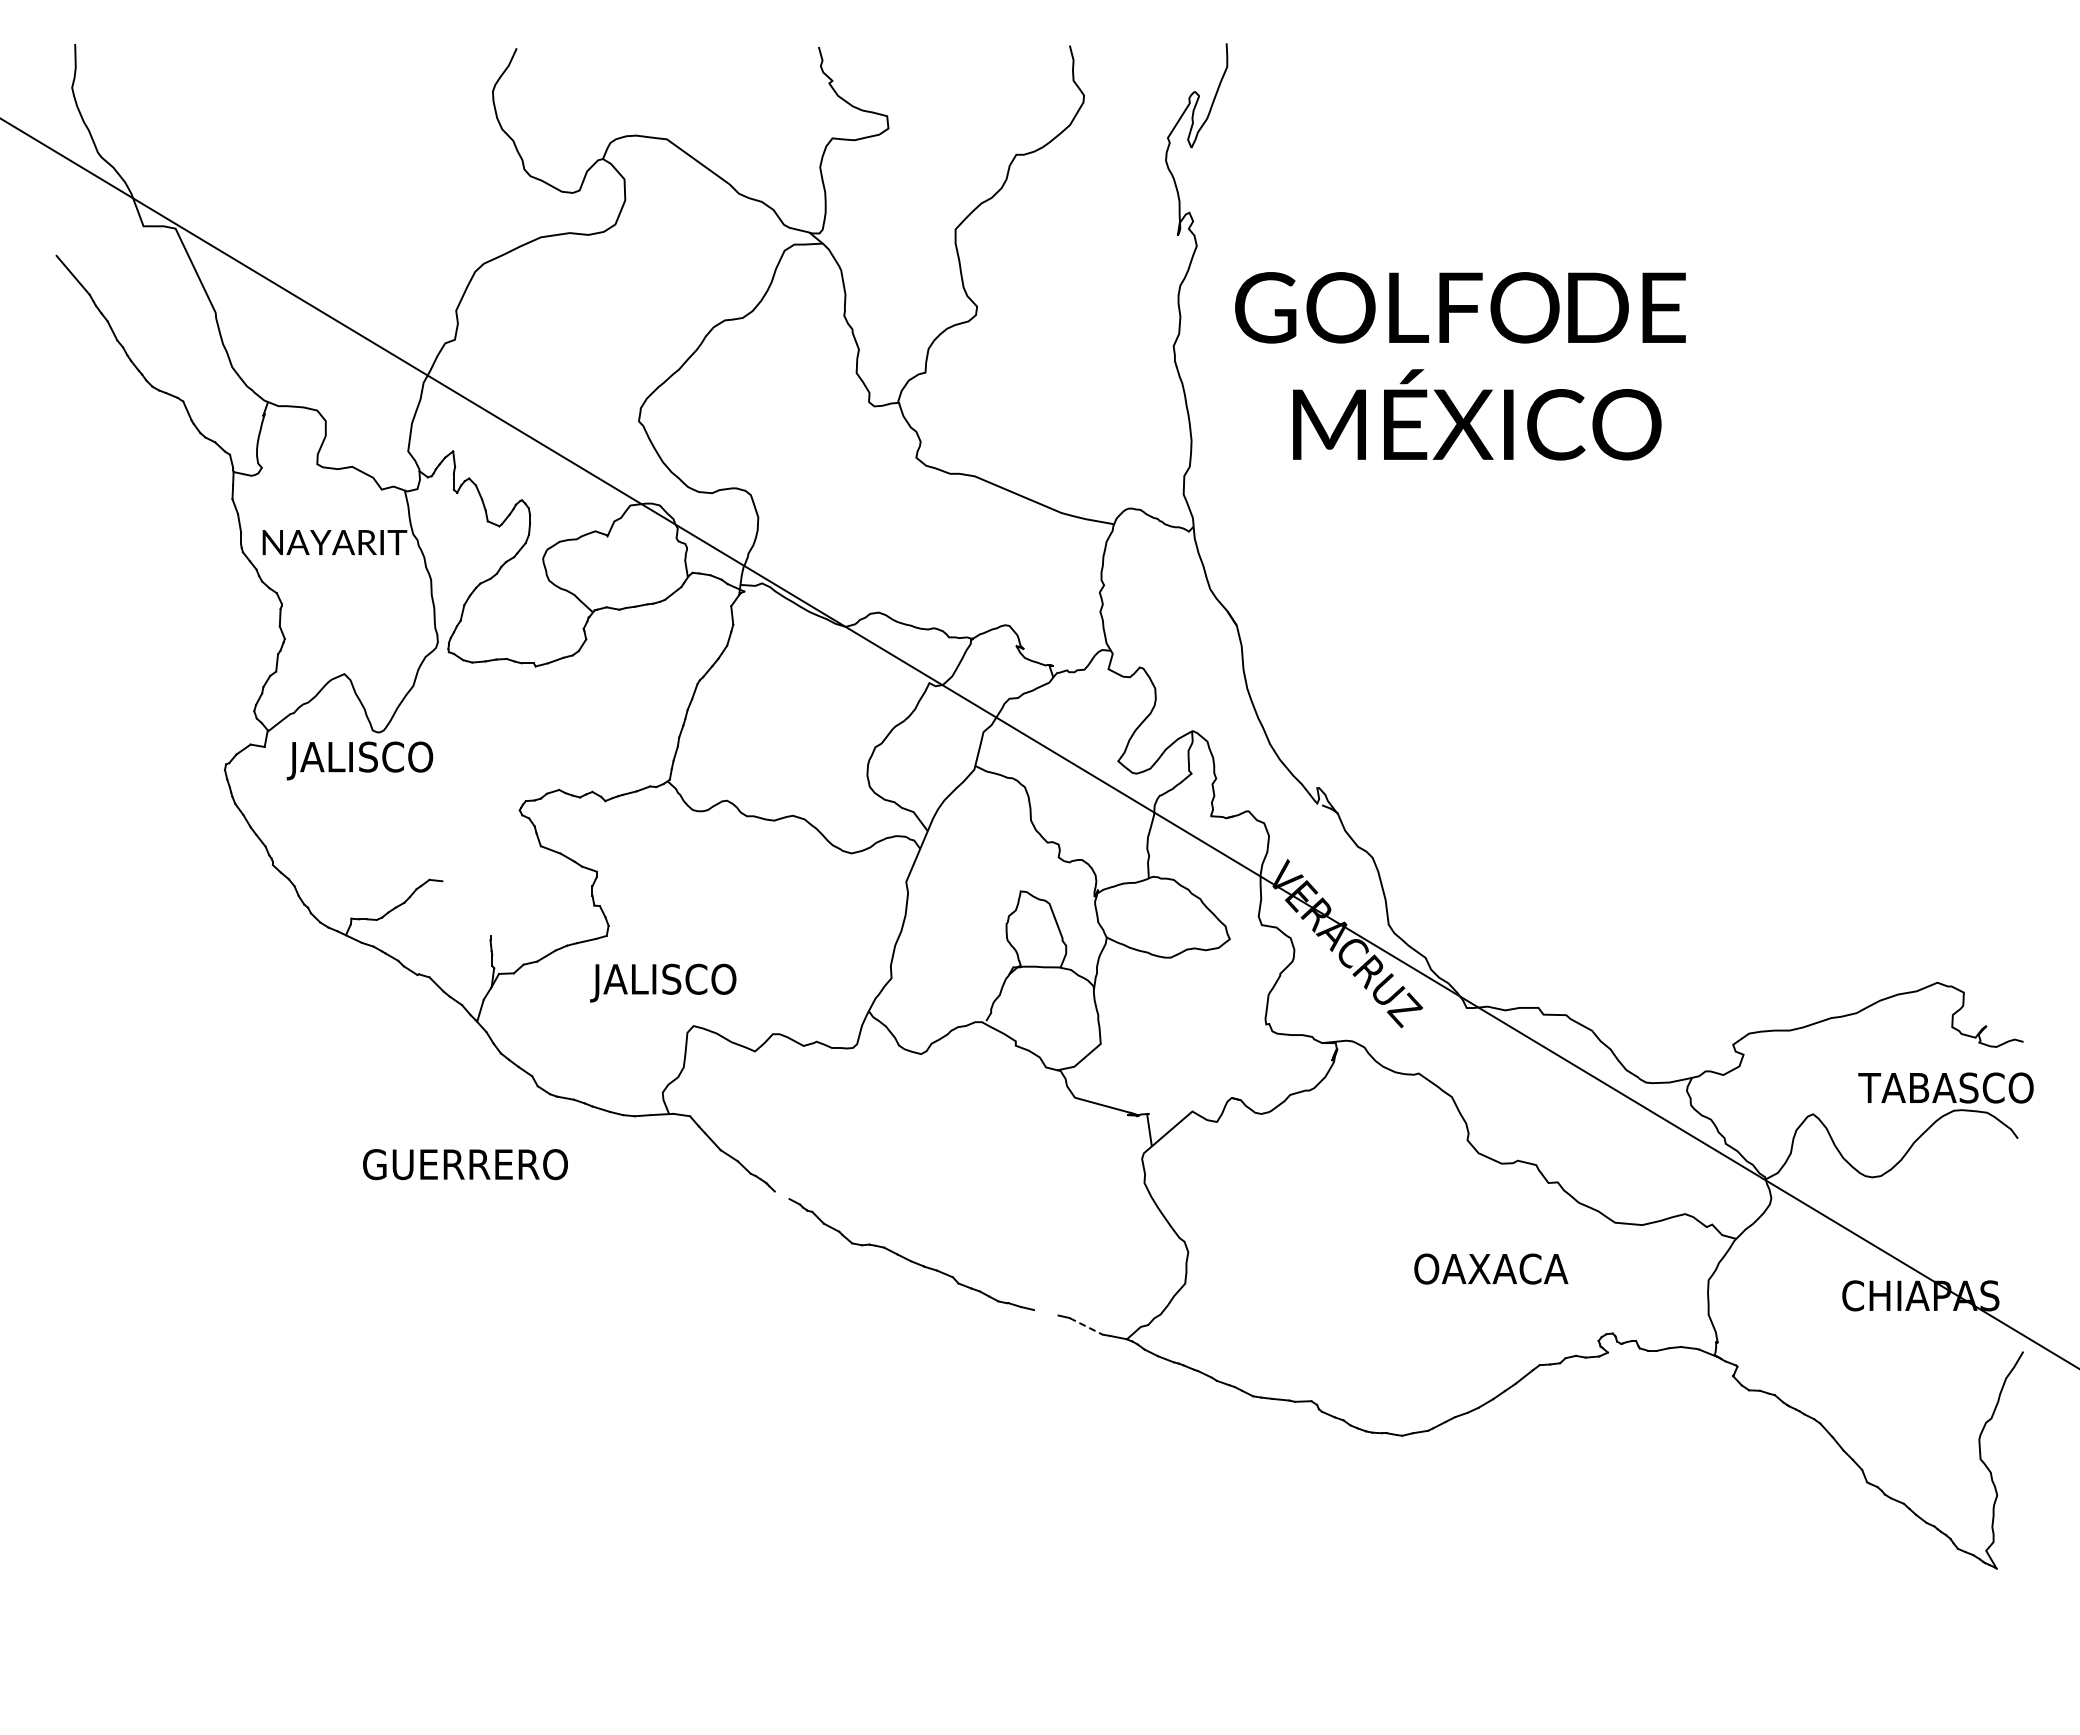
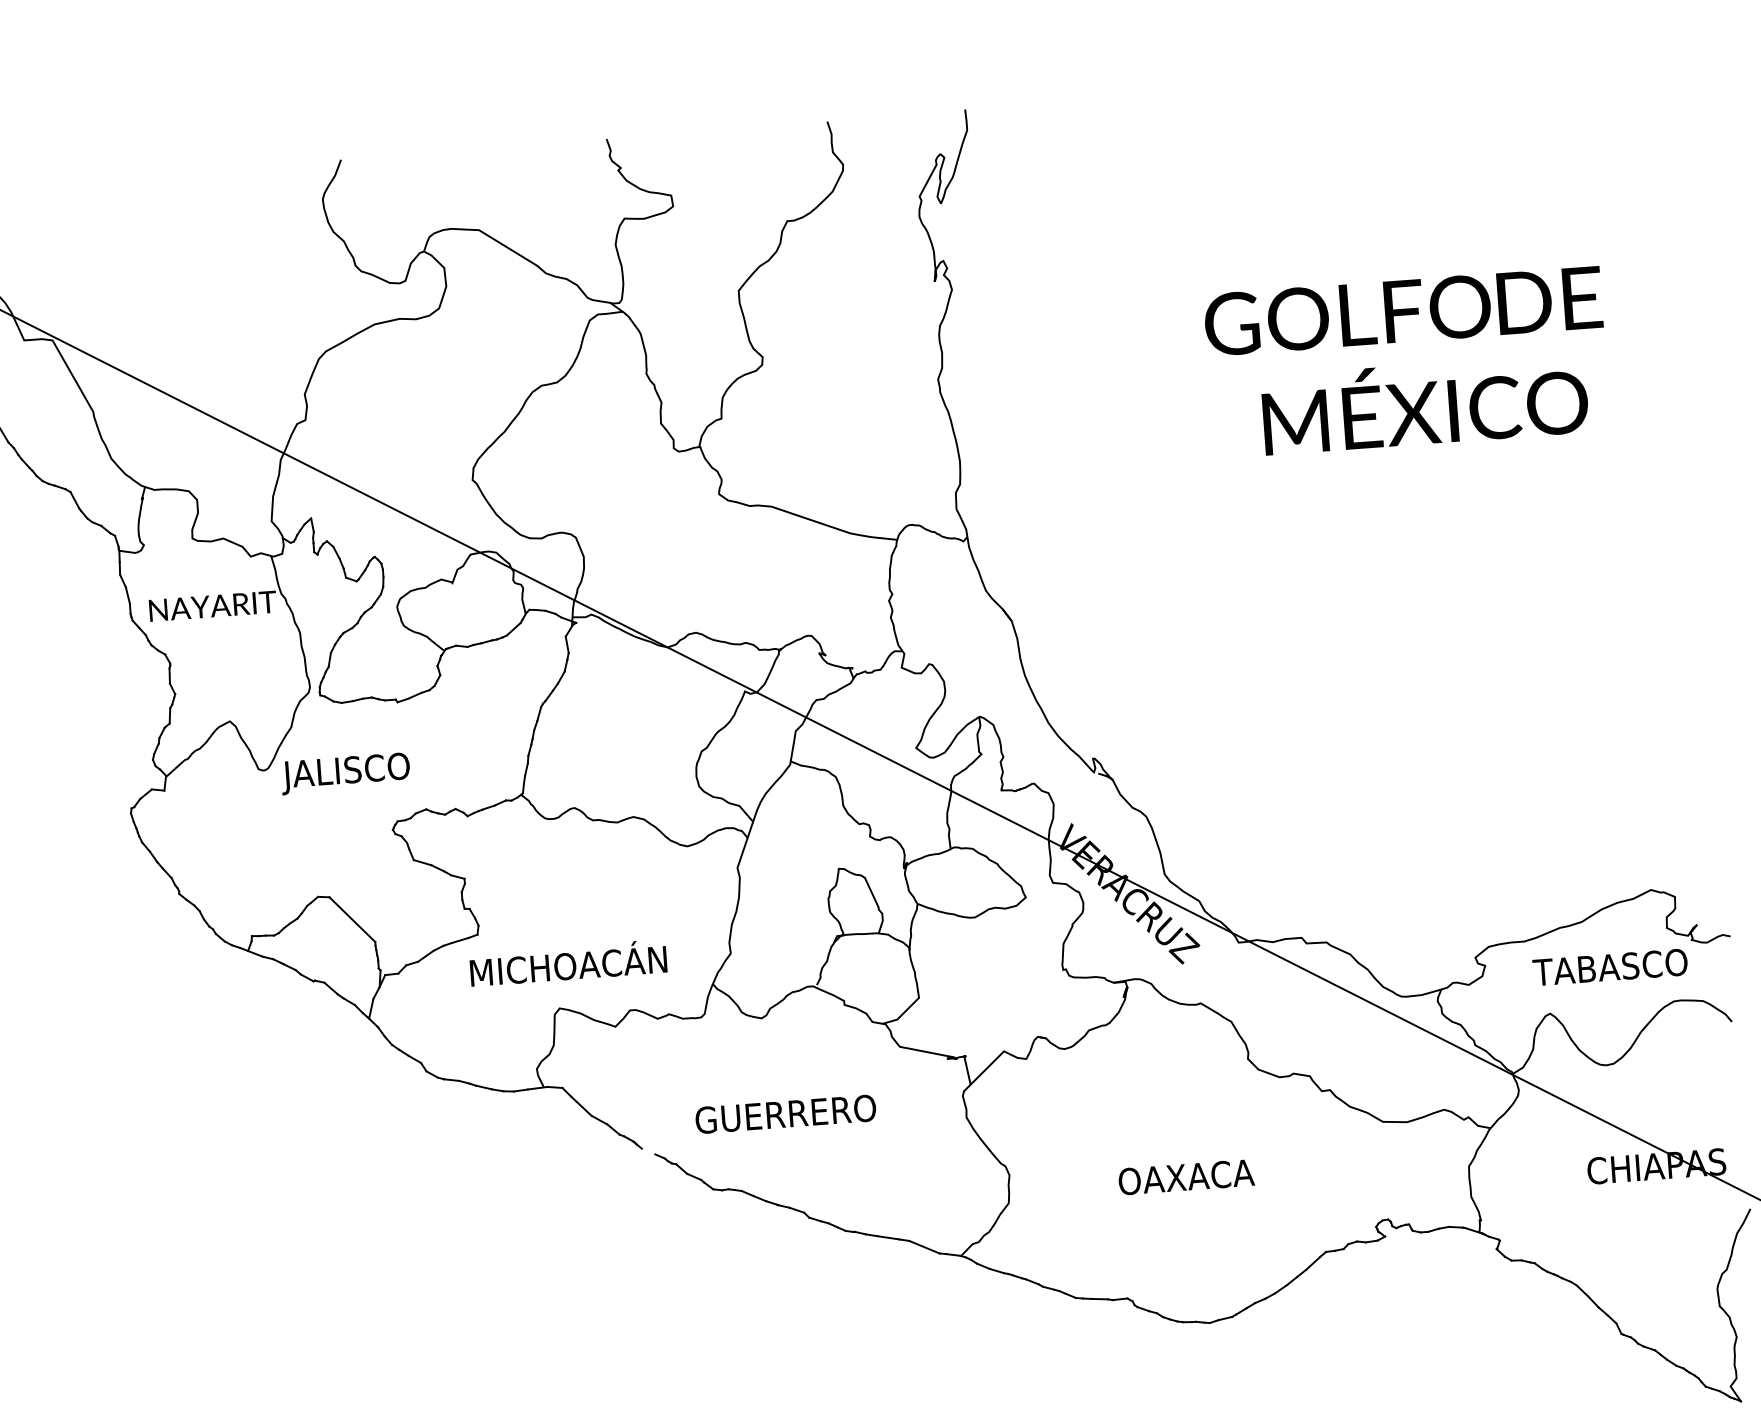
text: (1460, 366) -> (1407, 362), moved
text: (359, 760) -> (345, 773), moved
line: (466, 908) -> (352, 919), added
text: (704, 979) -> (566, 966), JALISCO -> MICHOACÁN
text: (1945, 1087) -> (1609, 967), moved
text: (465, 1164) -> (785, 1114), moved
text: (1491, 1268) -> (1186, 1176), moved
line: (1046, 1312) -> (888, 1237), added
line: (1086, 1326) -> (924, 1247), dashed -> solid

